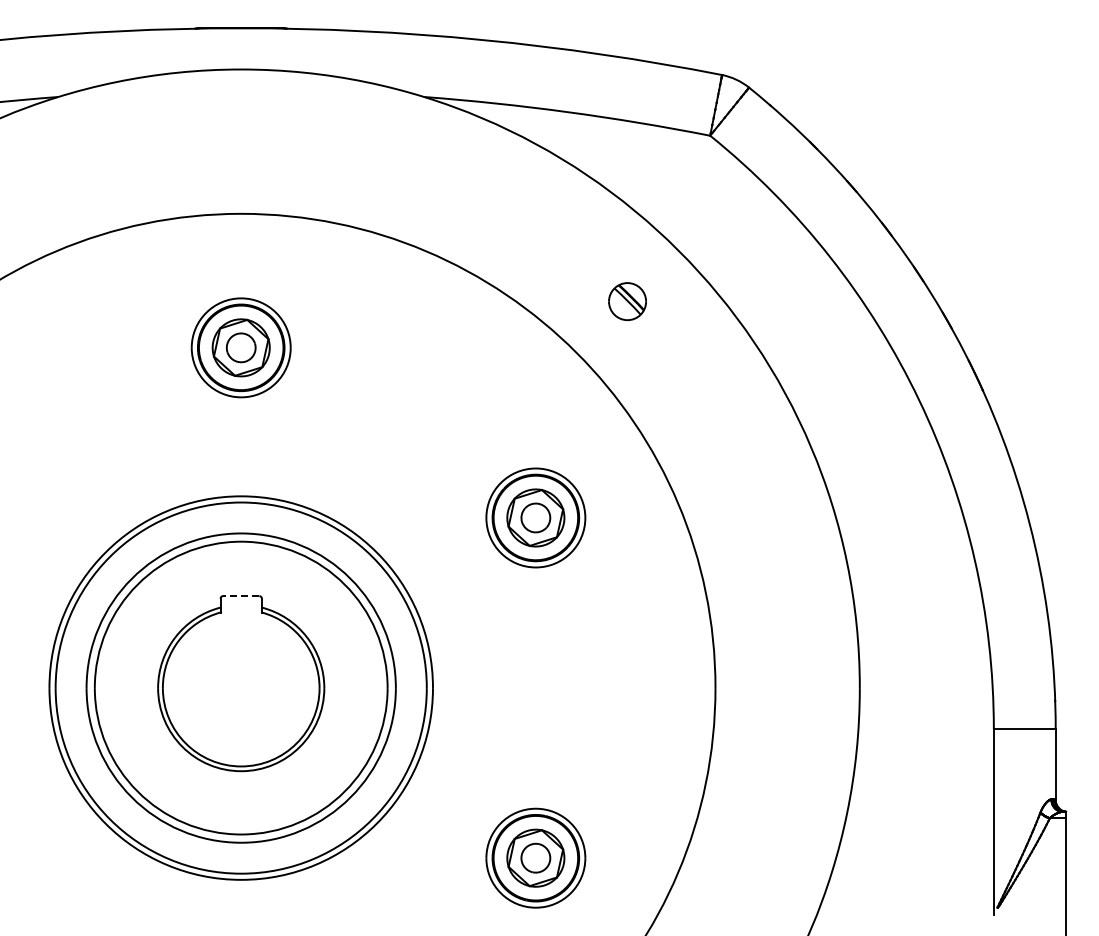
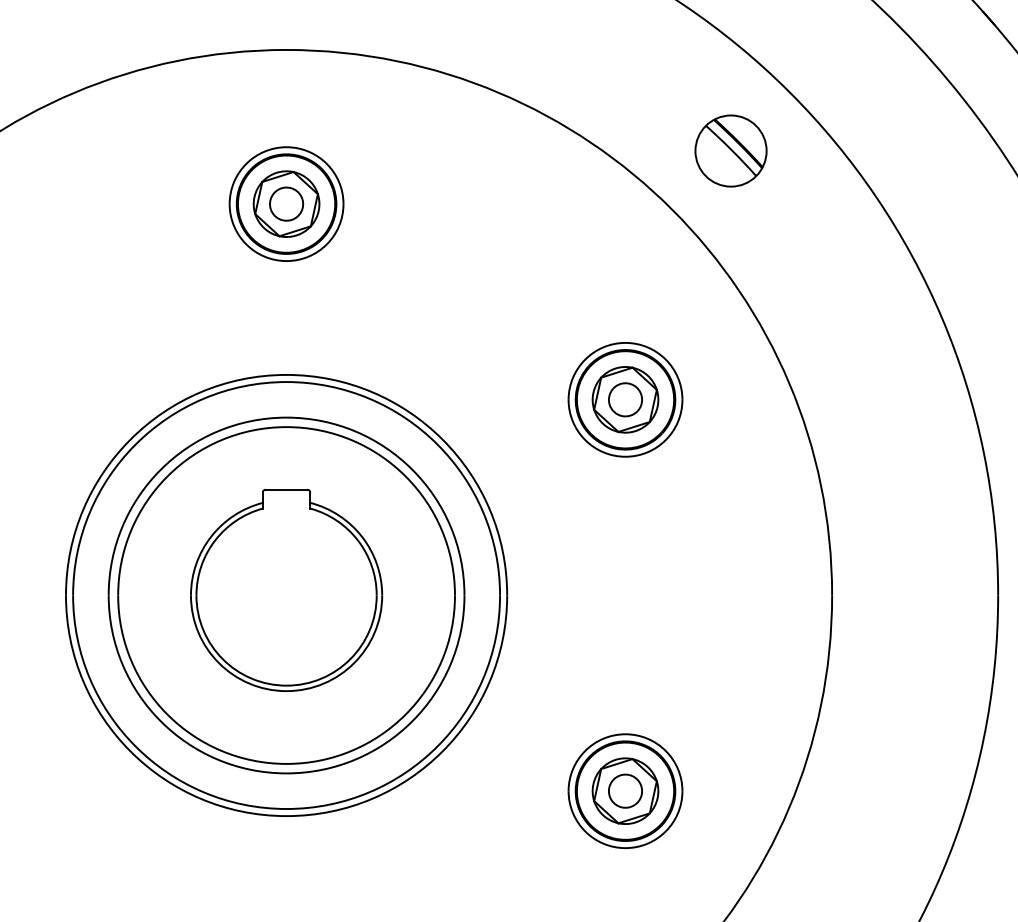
part: (627, 301) -> (730, 150), size x1.67
line: (240, 596) -> (285, 490), dashed -> solid

